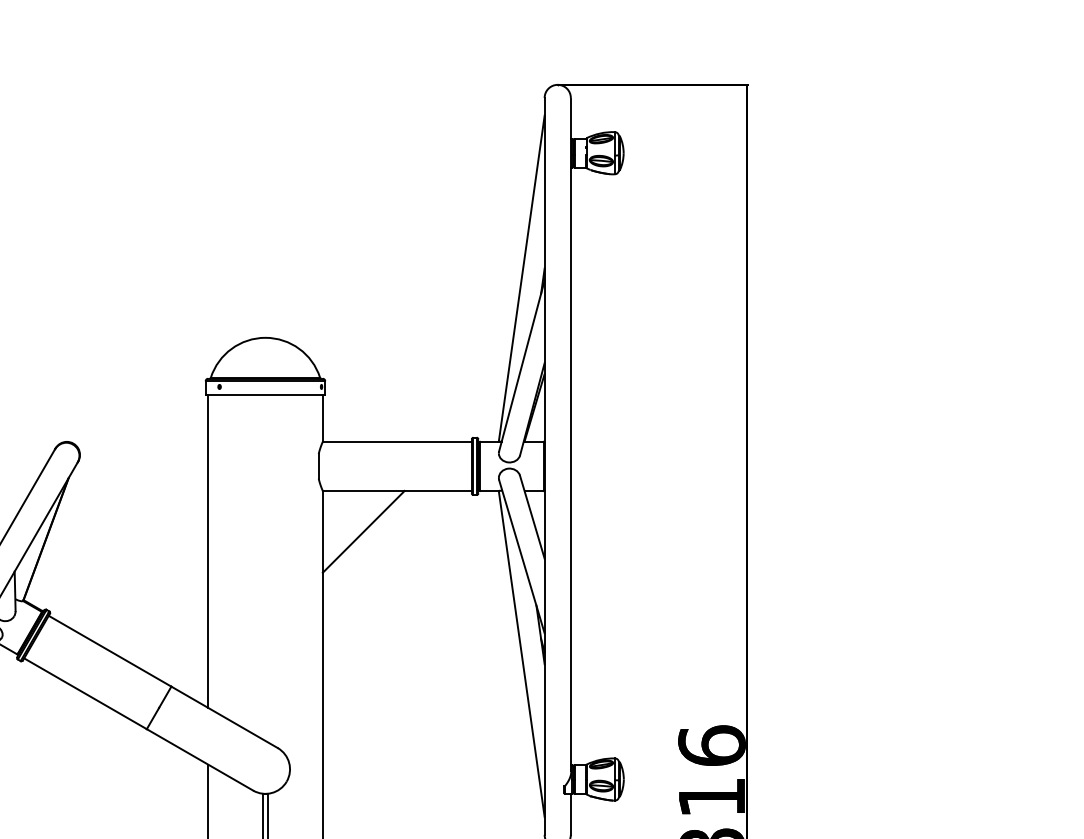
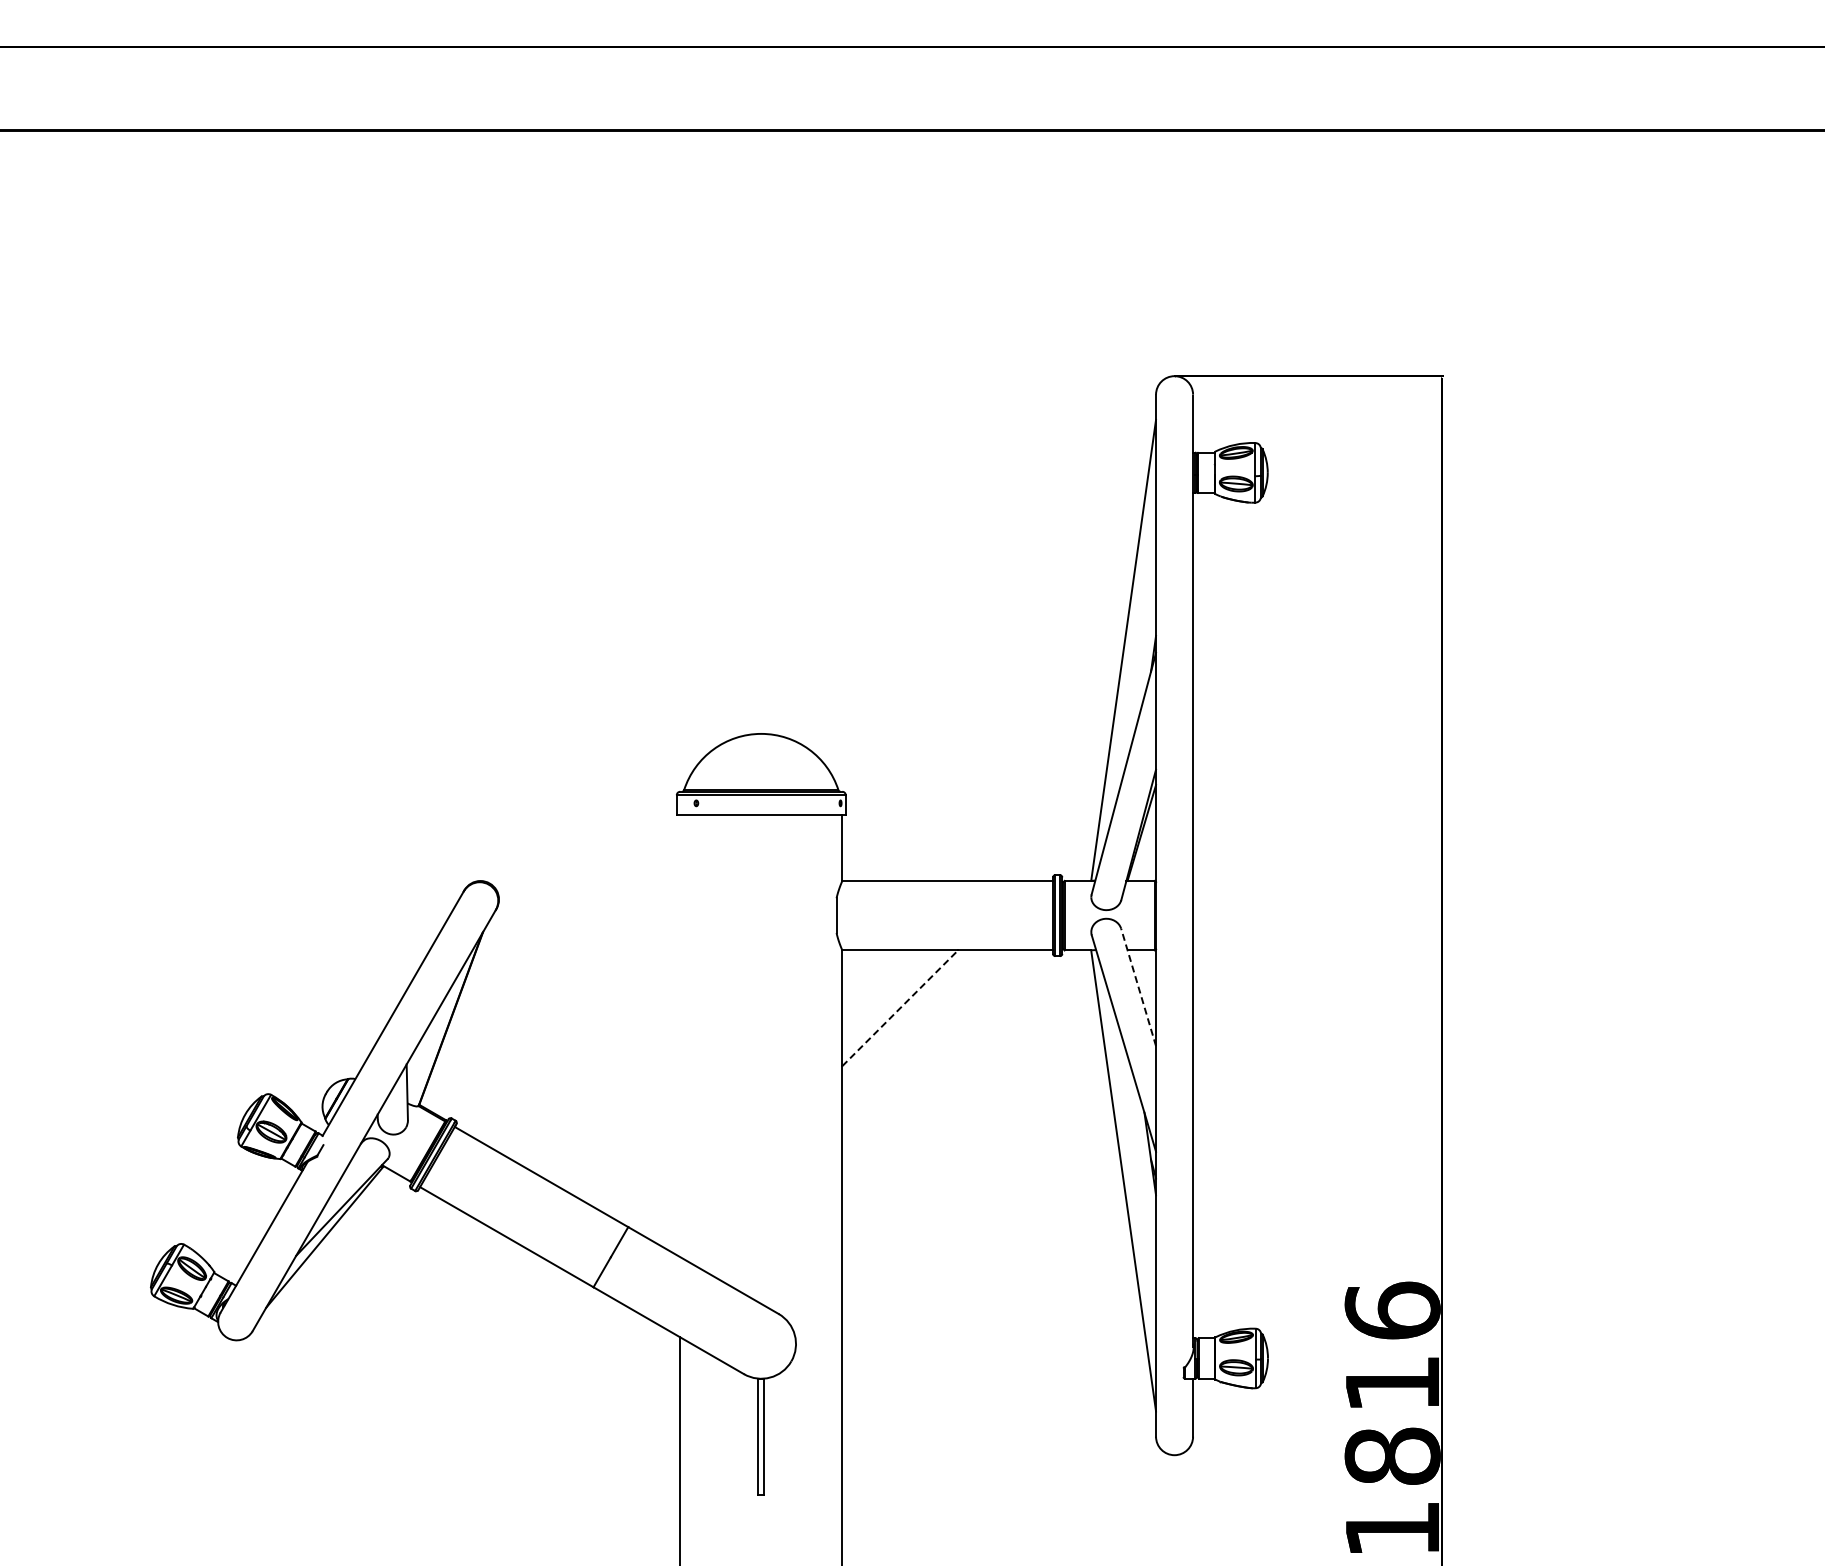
line: (532, 517) -> (1138, 987), solid -> dashed
line: (363, 532) -> (900, 1008), solid -> dashed
line: (208, 551) -> (680, 1035), removed

